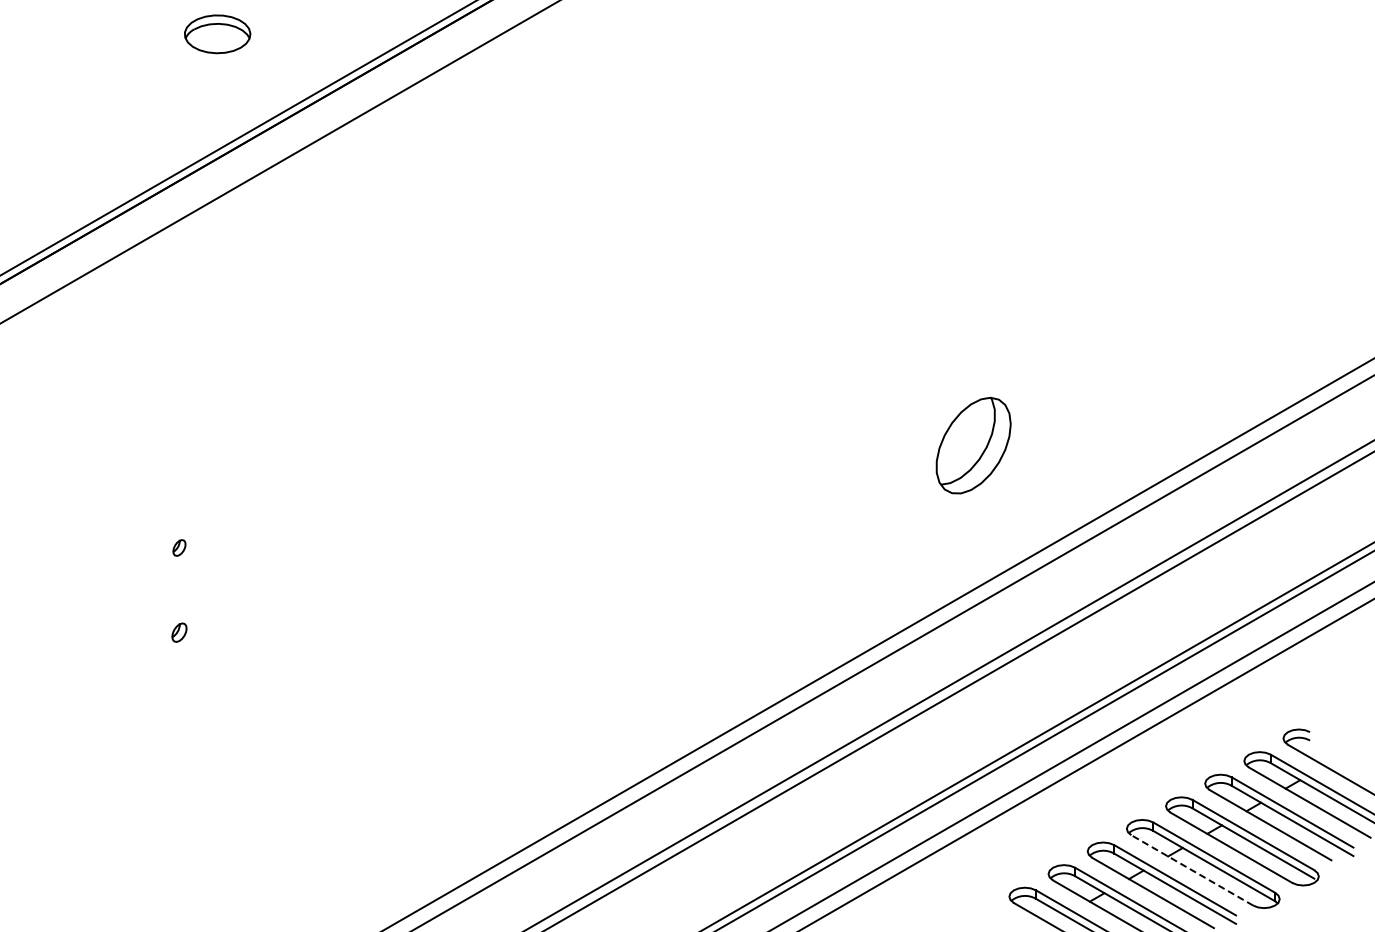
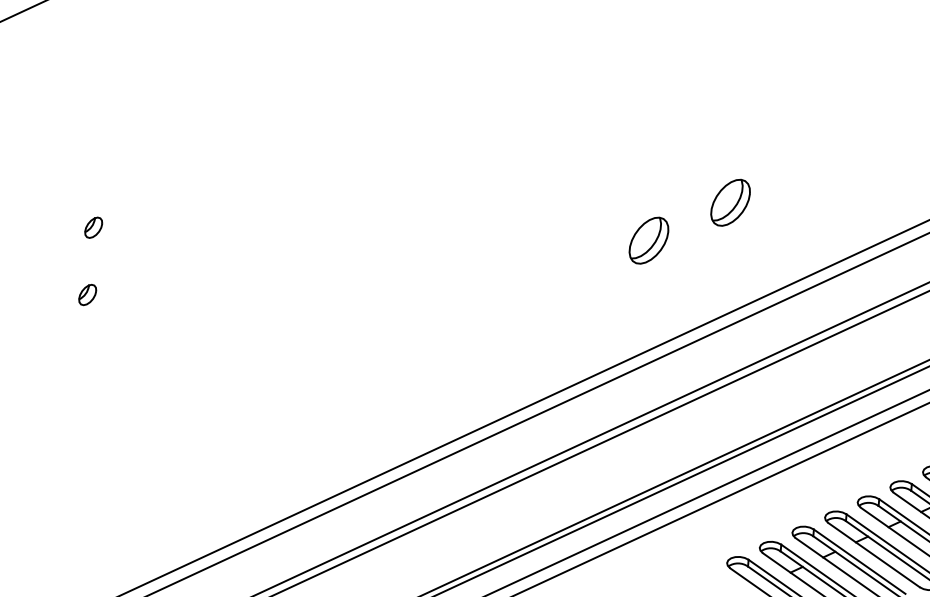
part: (973, 445) -> (730, 202), size x0.62
part: (875, 501) -> (648, 240), added
part: (179, 547) -> (93, 227), size x1.67
part: (179, 632) -> (87, 294), size x1.43
line: (1191, 870) -> (873, 555), dashed -> solid

